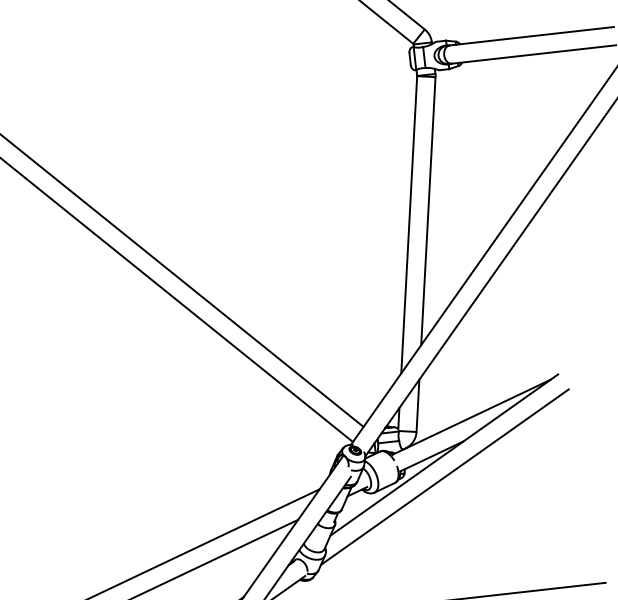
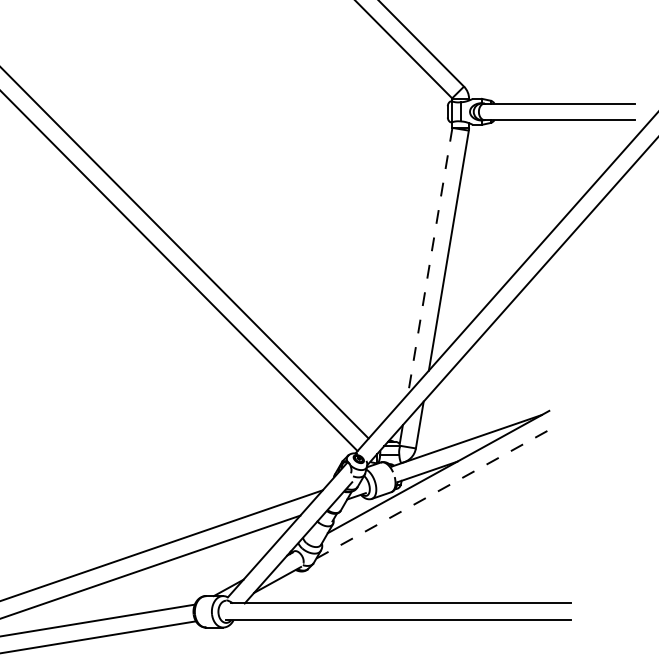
line: (409, 225) -> (430, 261), solid -> dashed
line: (444, 477) -> (436, 492), solid -> dashed

